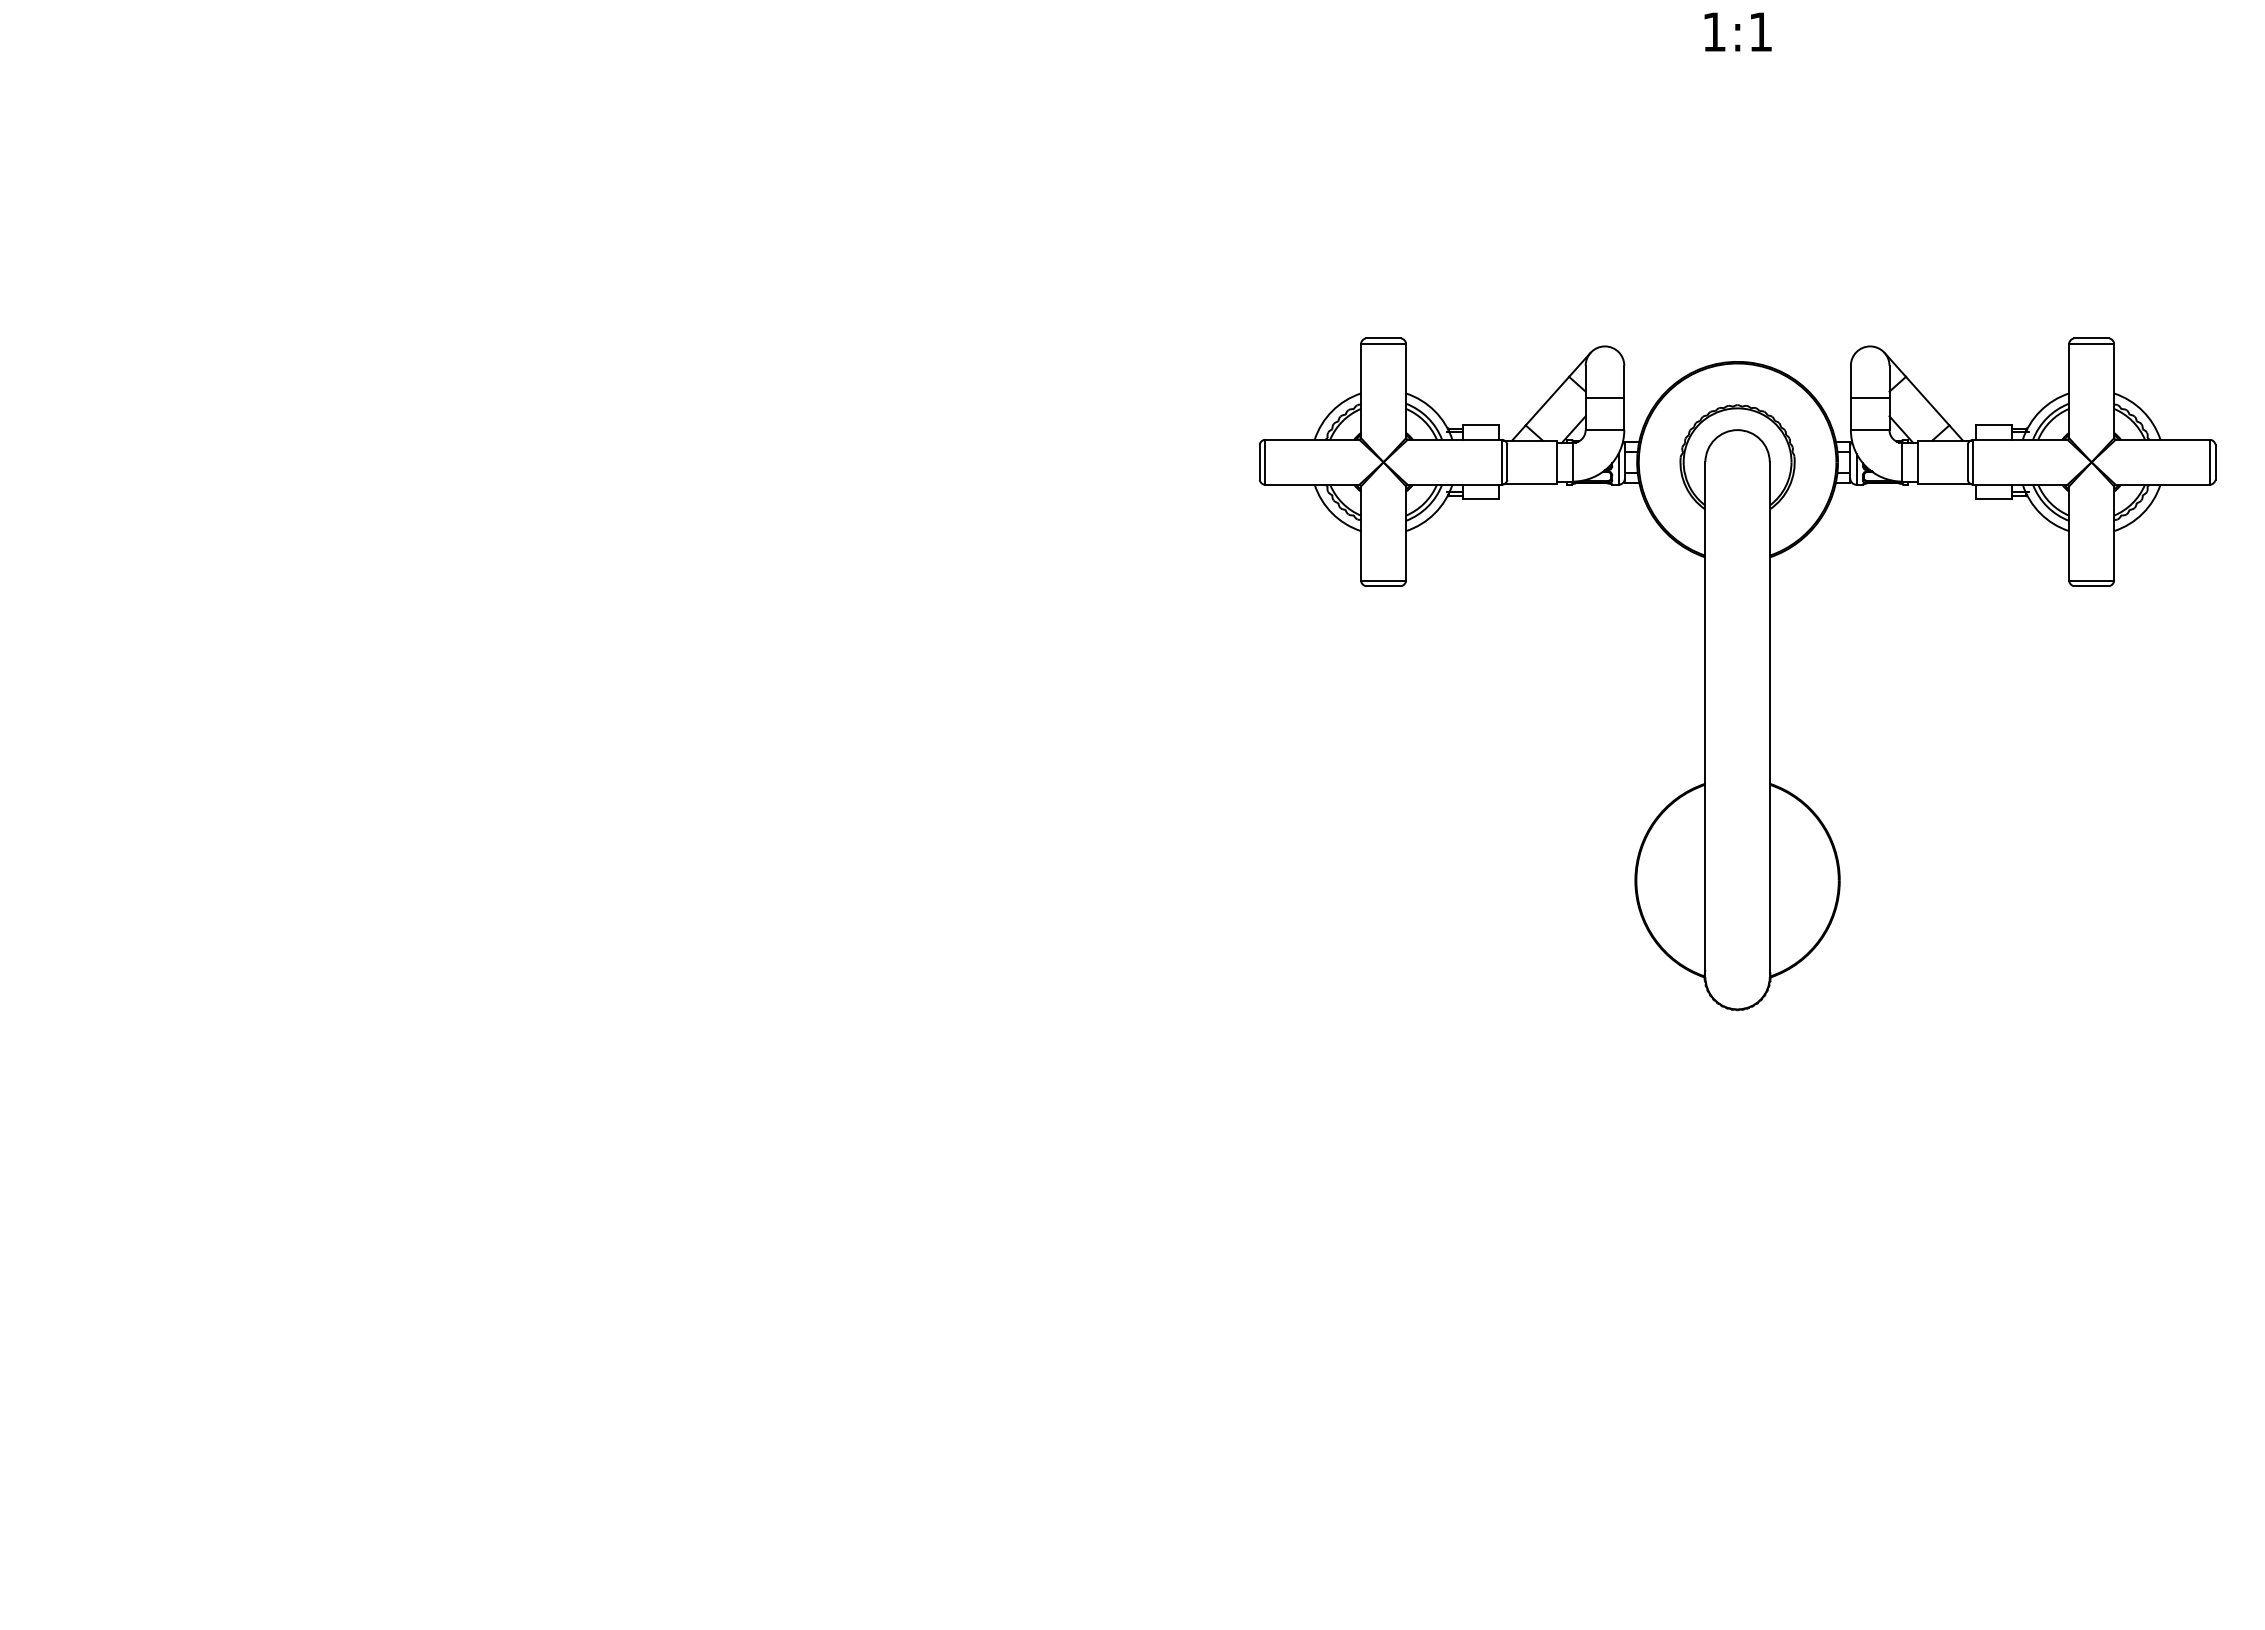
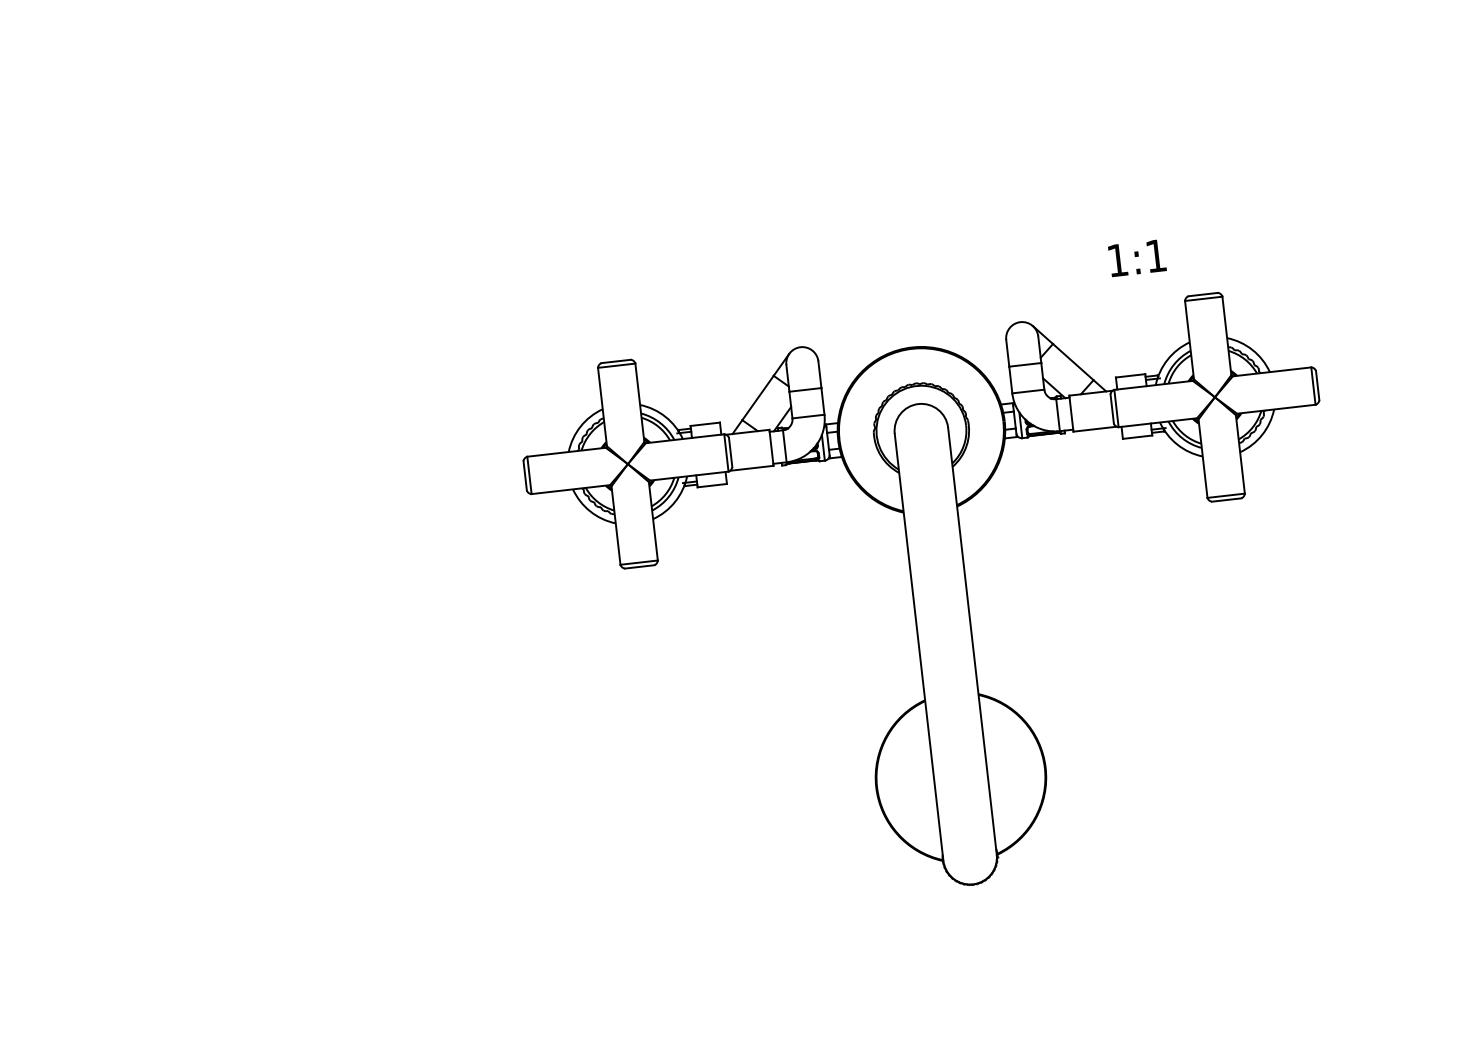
text: (1737, 31) -> (1136, 257), moved

